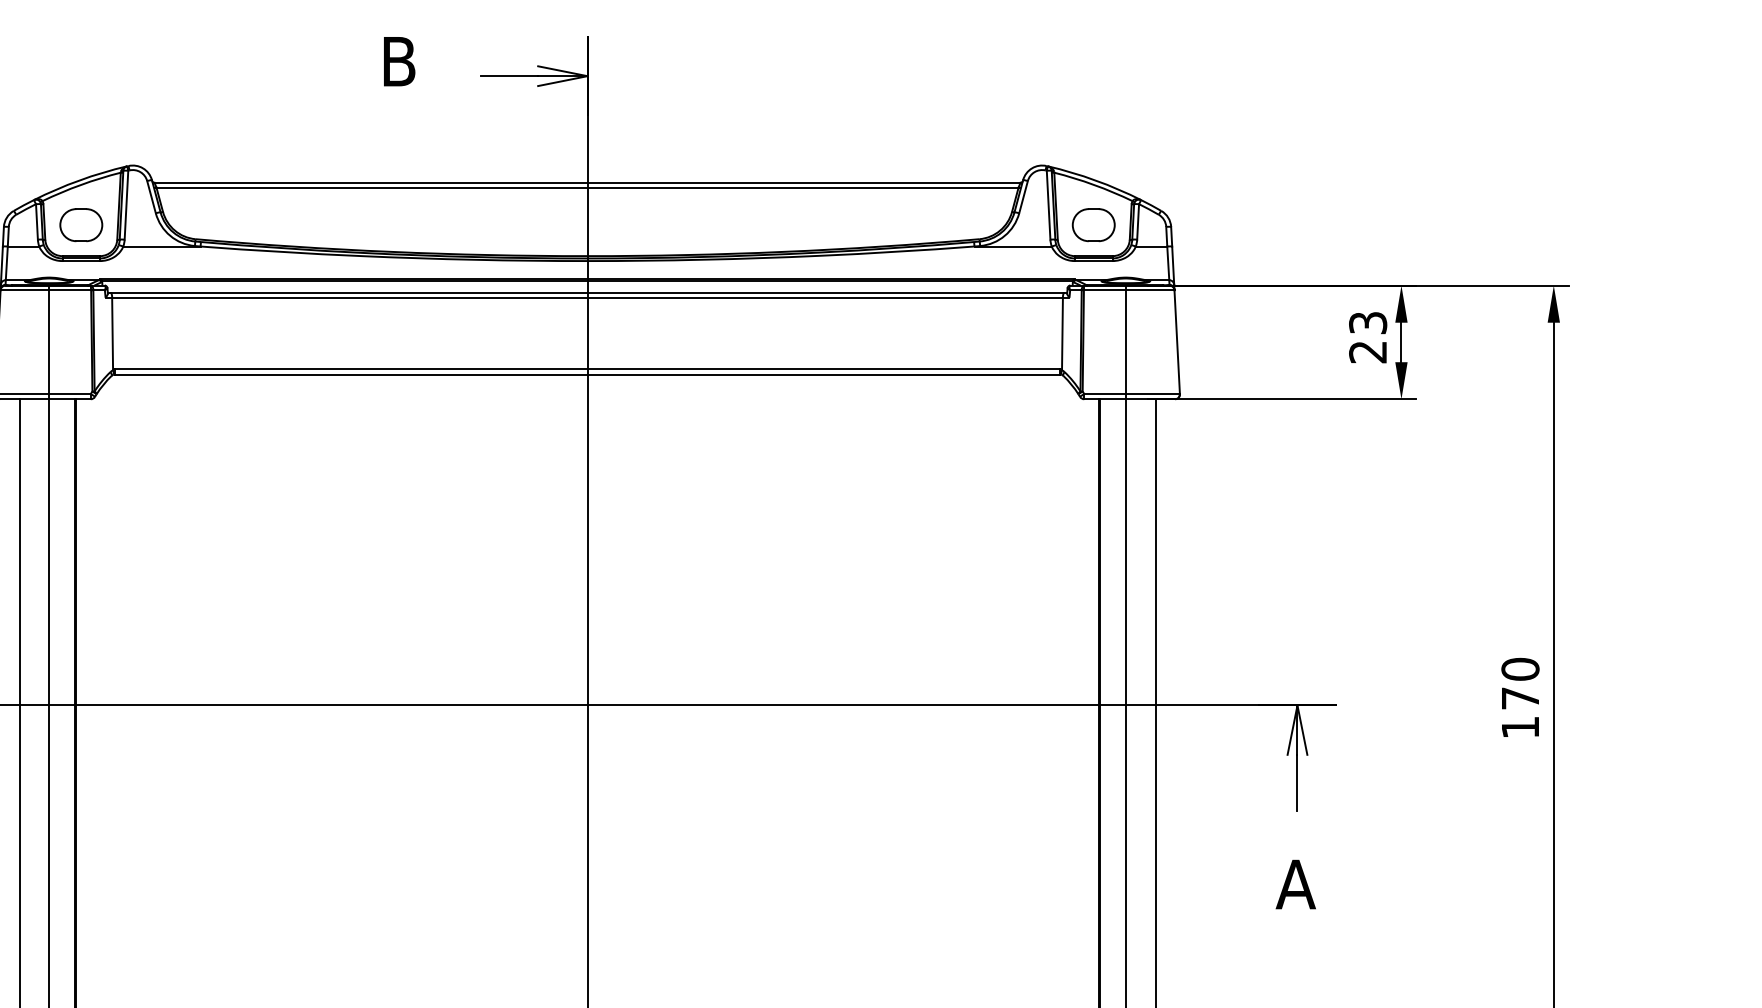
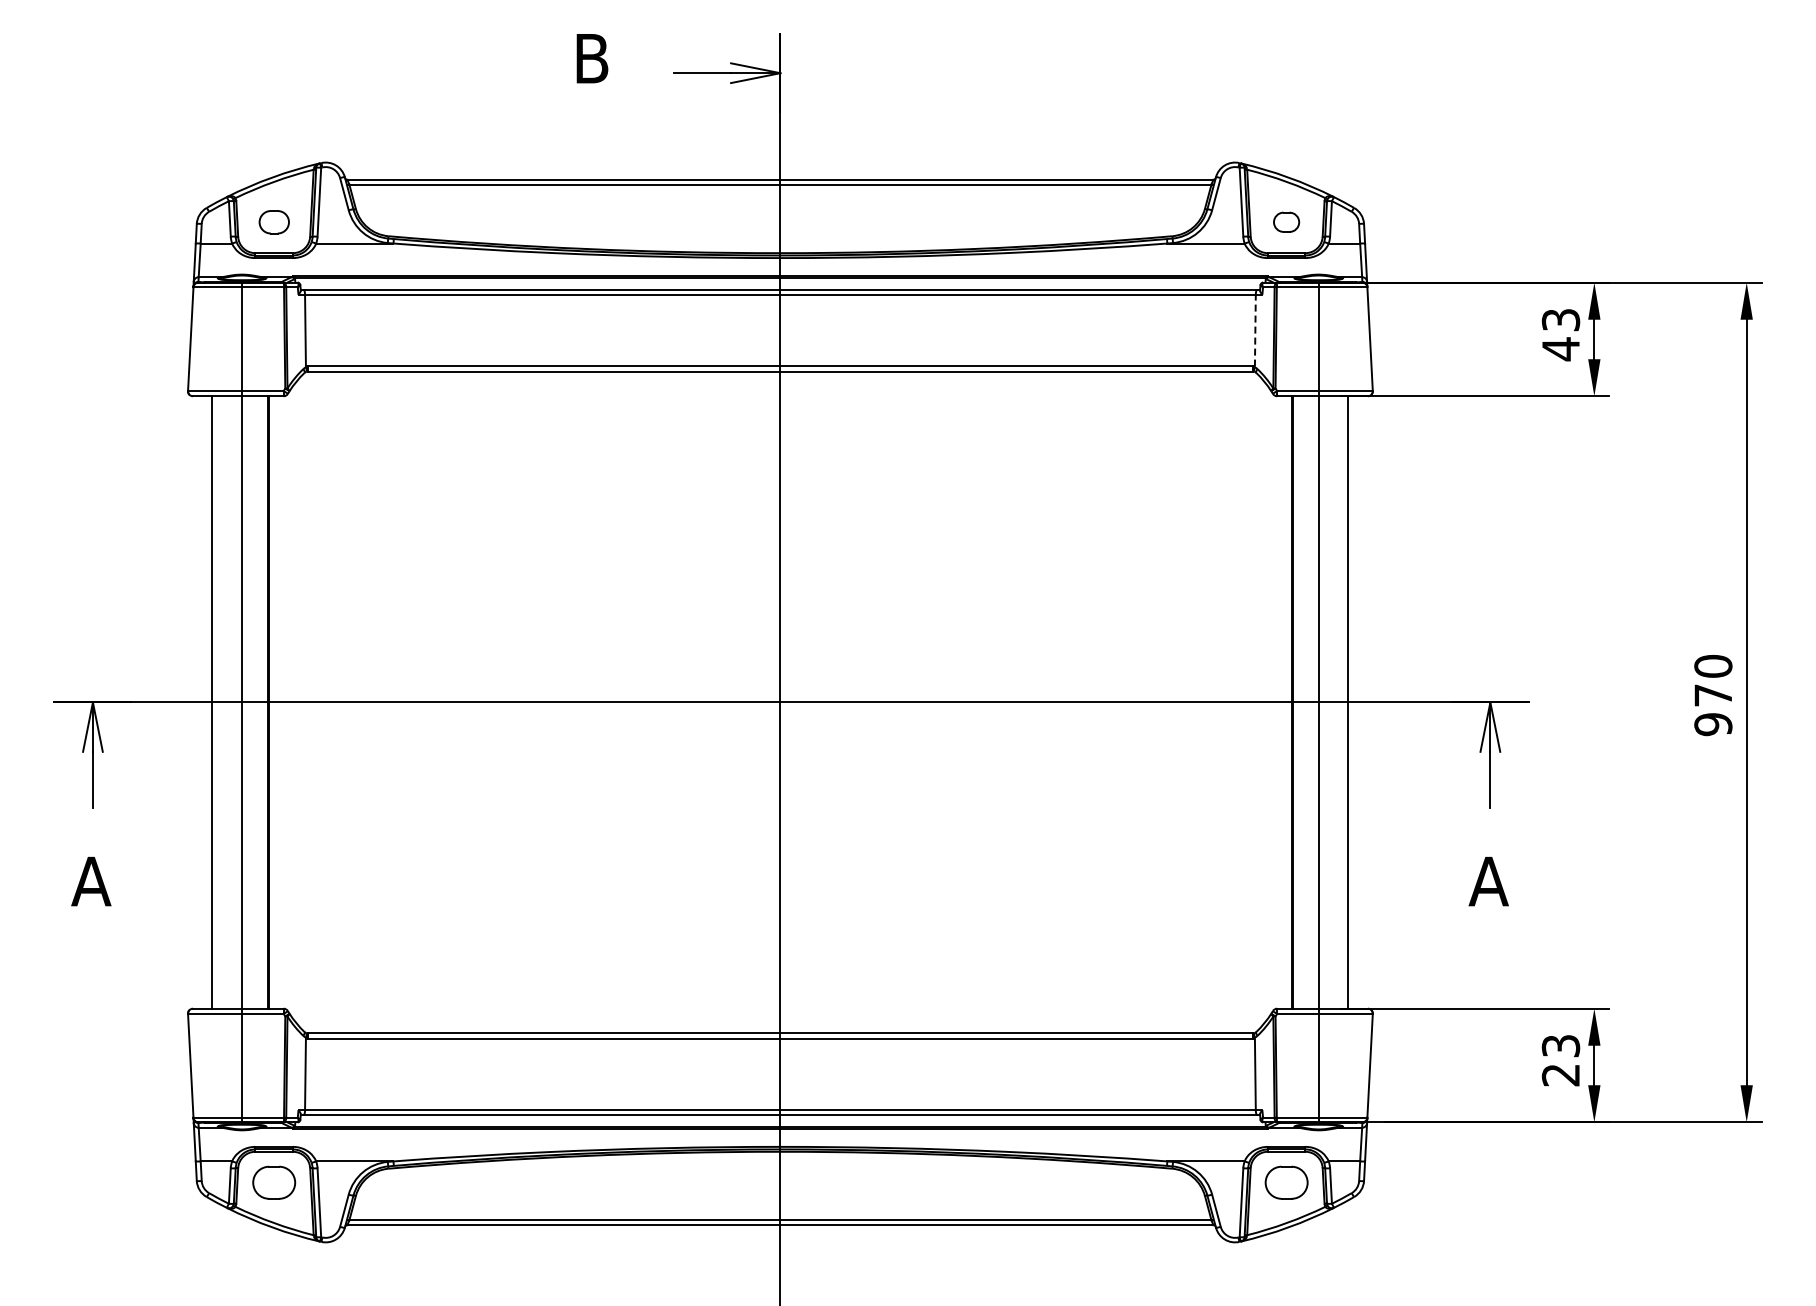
part: (81, 225) -> (274, 222), size x0.7
part: (1093, 225) -> (1286, 222), size x0.6
line: (1062, 333) -> (1255, 330), solid -> dashed
text: (1367, 352) -> (1560, 349), 23 -> 43
text: (1520, 727) -> (1713, 724), 170 -> 970

